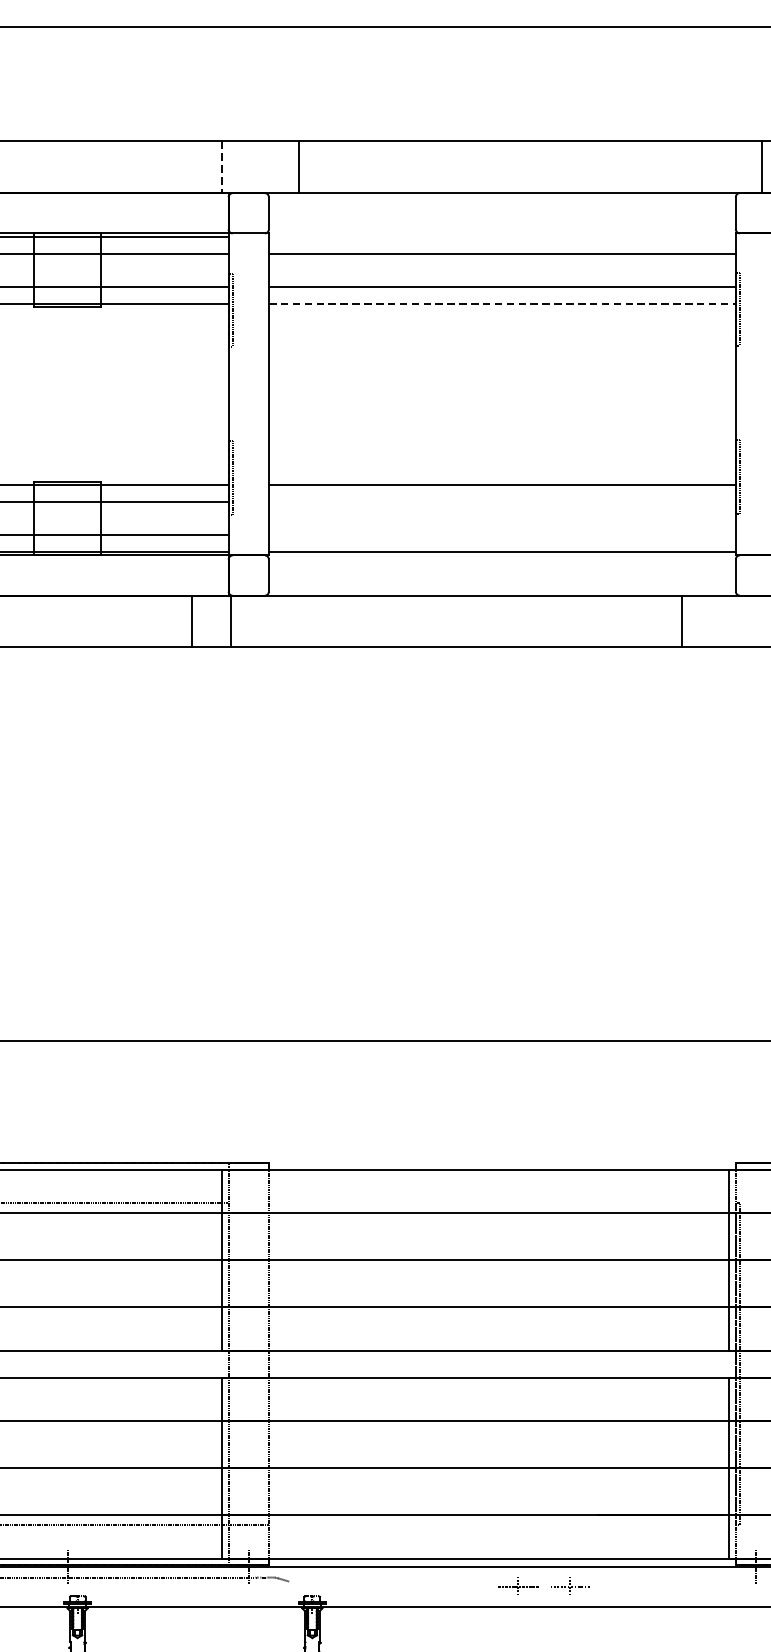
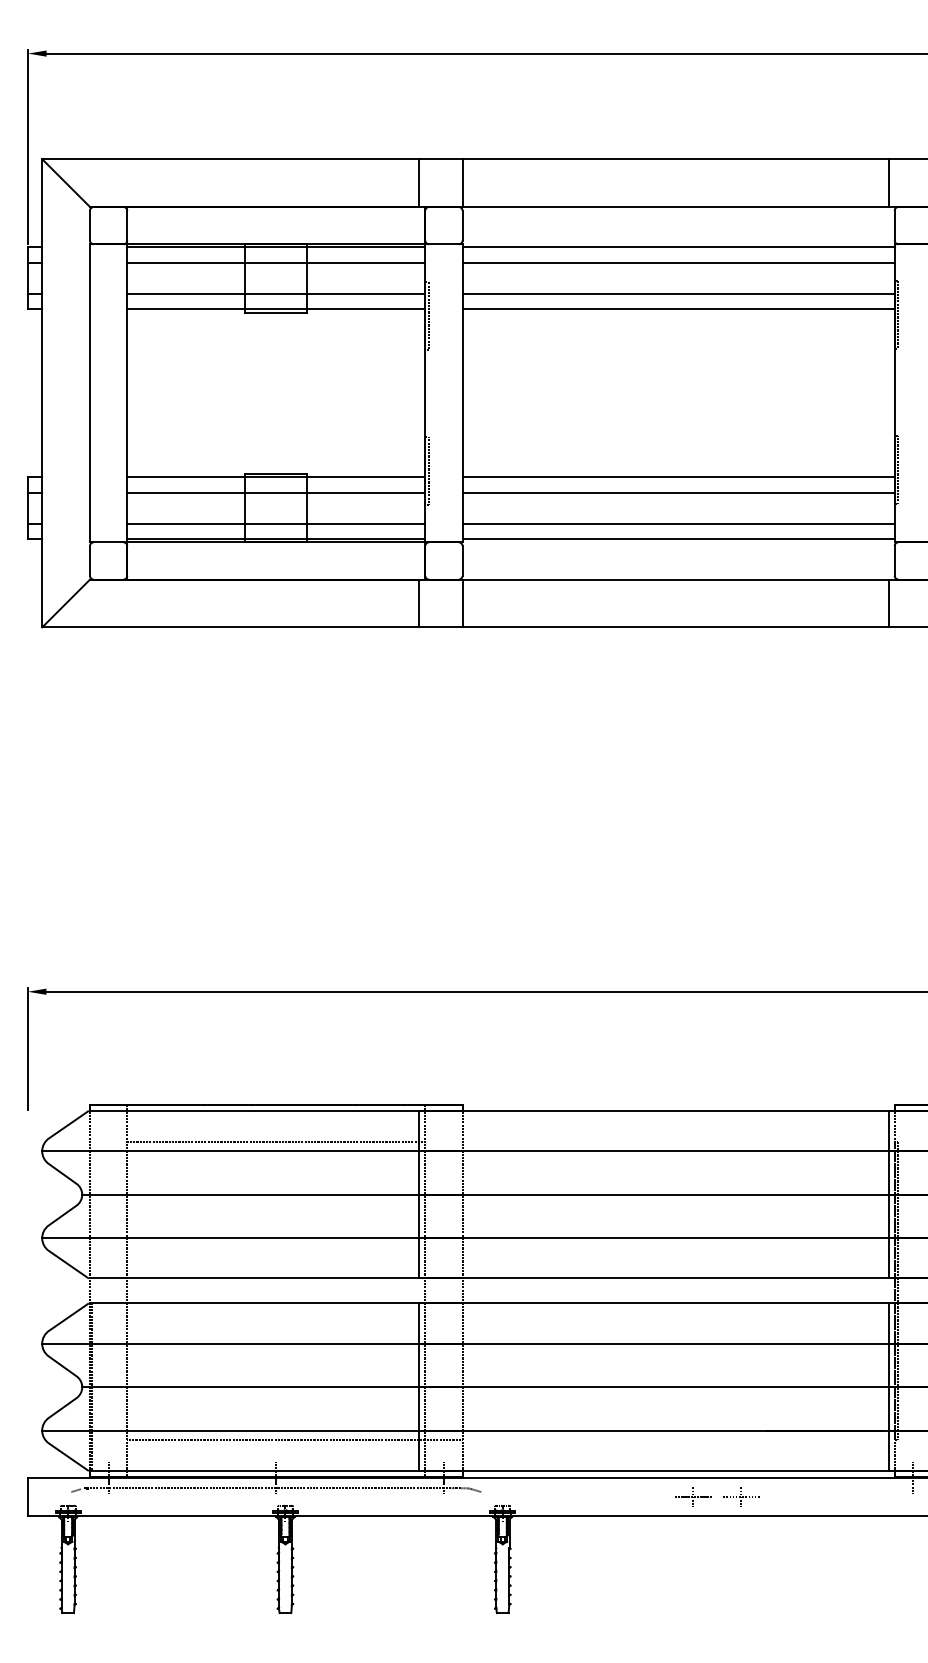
line: (222, 167) -> (419, 183), dashed -> solid
line: (299, 167) -> (462, 183), moved
line: (761, 167) -> (888, 183), moved
line: (502, 236) -> (678, 247), added
line: (503, 303) -> (679, 309), dashed -> solid
line: (502, 501) -> (678, 492), added
line: (502, 535) -> (678, 523), added
line: (192, 621) -> (419, 603), moved
line: (231, 621) -> (462, 603), moved
line: (681, 621) -> (888, 603), moved

